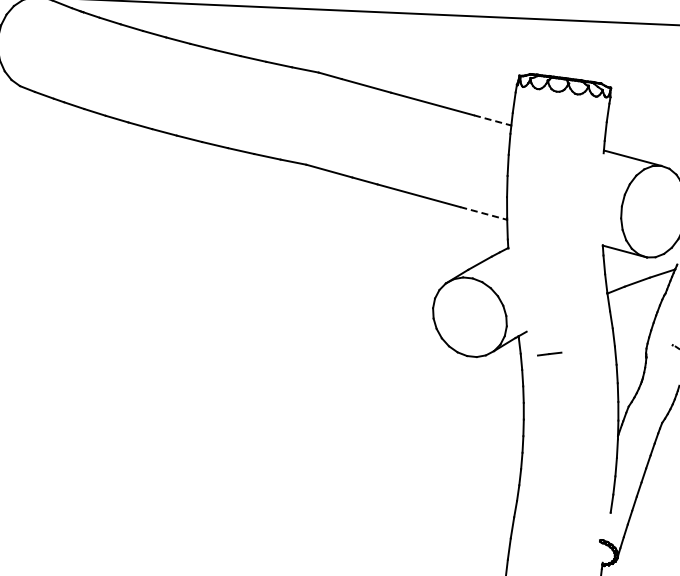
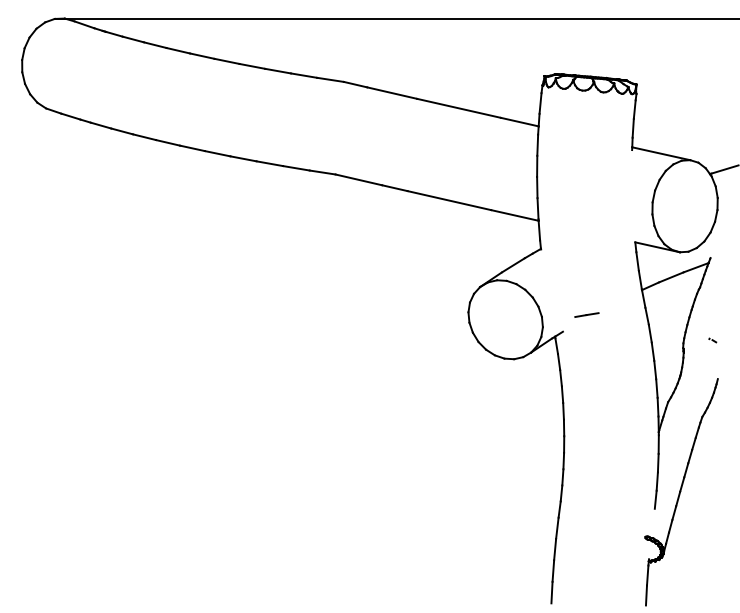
line: (493, 120) -> (520, 122), dashed -> solid
line: (484, 213) -> (515, 215), dashed -> solid
line: (549, 353) -> (586, 314), moved

